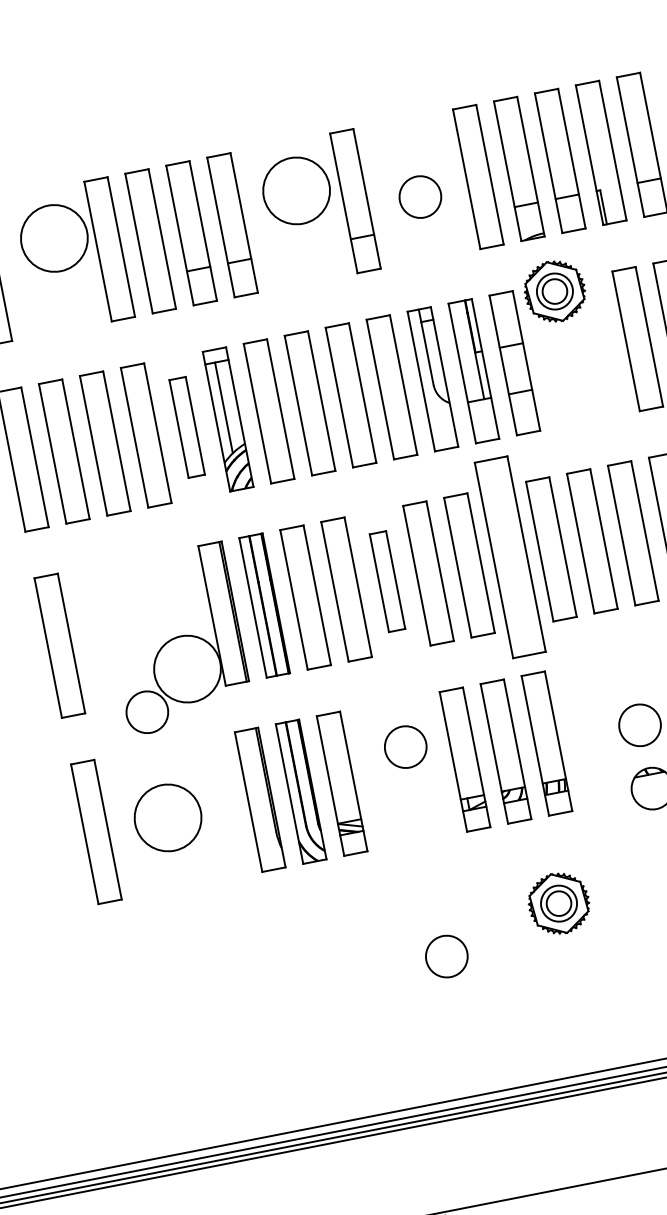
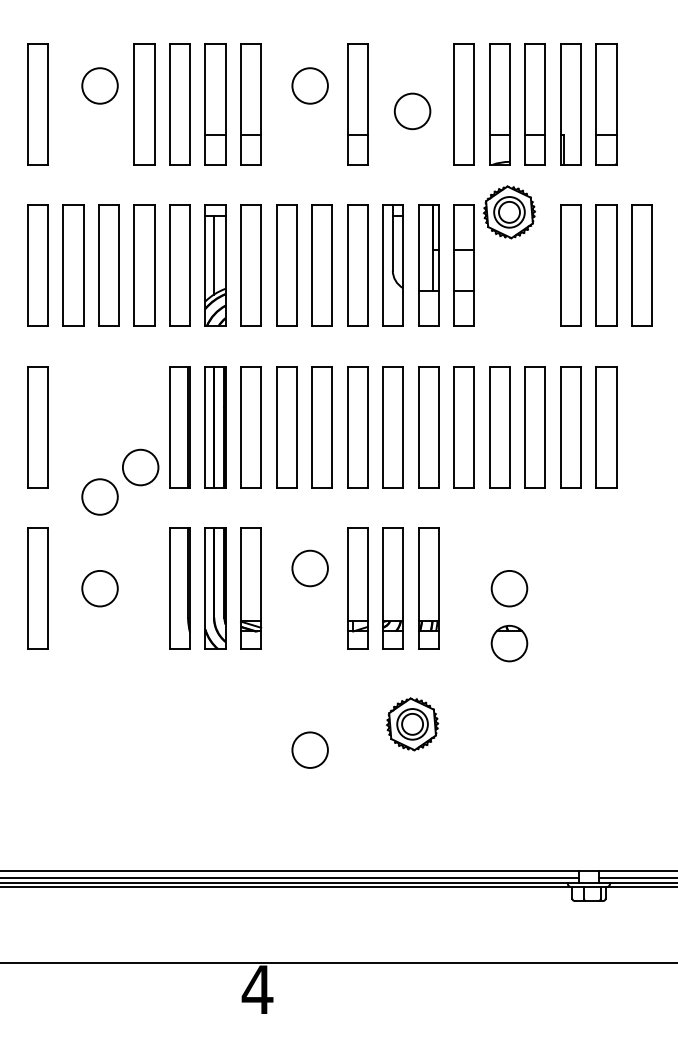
circle: (295, 190) -> (309, 85), size x0.62
circle: (53, 238) -> (99, 85), size x0.62
part: (186, 427) -> (179, 265), size x1.43
part: (510, 557) -> (428, 427), size x0.71
part: (386, 582) -> (321, 427), size x1.43
circle: (187, 669) -> (140, 467), size x0.62
circle: (167, 817) -> (99, 588), size x0.62

